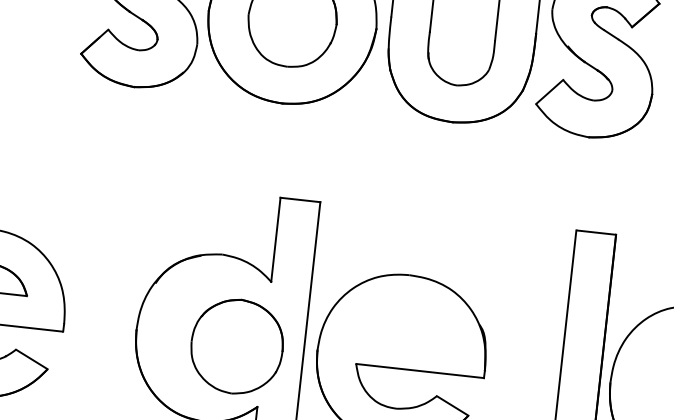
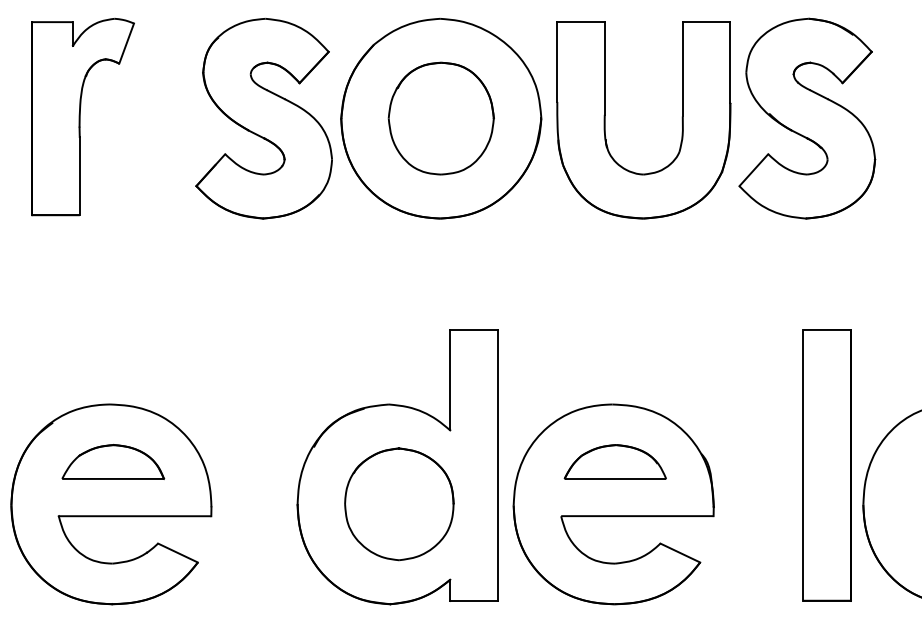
part: (405, 323) -> (614, 461), added
part: (237, 346) -> (399, 504), moved

